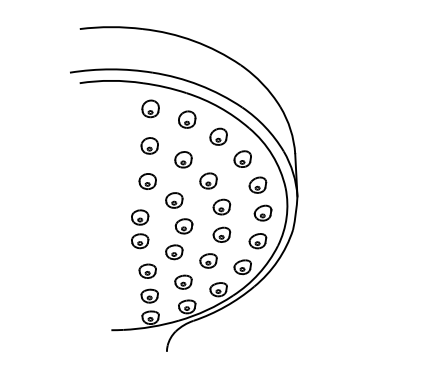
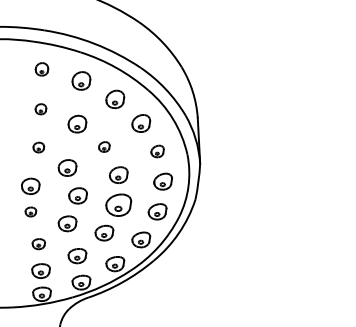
part: (150, 108) -> (41, 68), size x0.7
part: (149, 145) -> (40, 108), size x0.6
part: (208, 180) -> (104, 146), size x0.6
part: (147, 181) -> (38, 147), size x0.6
part: (257, 184) -> (157, 150), size x0.7
part: (221, 234) -> (118, 204), size x1.4
part: (140, 241) -> (31, 212), size x0.6
part: (147, 270) -> (38, 243), size x0.7

